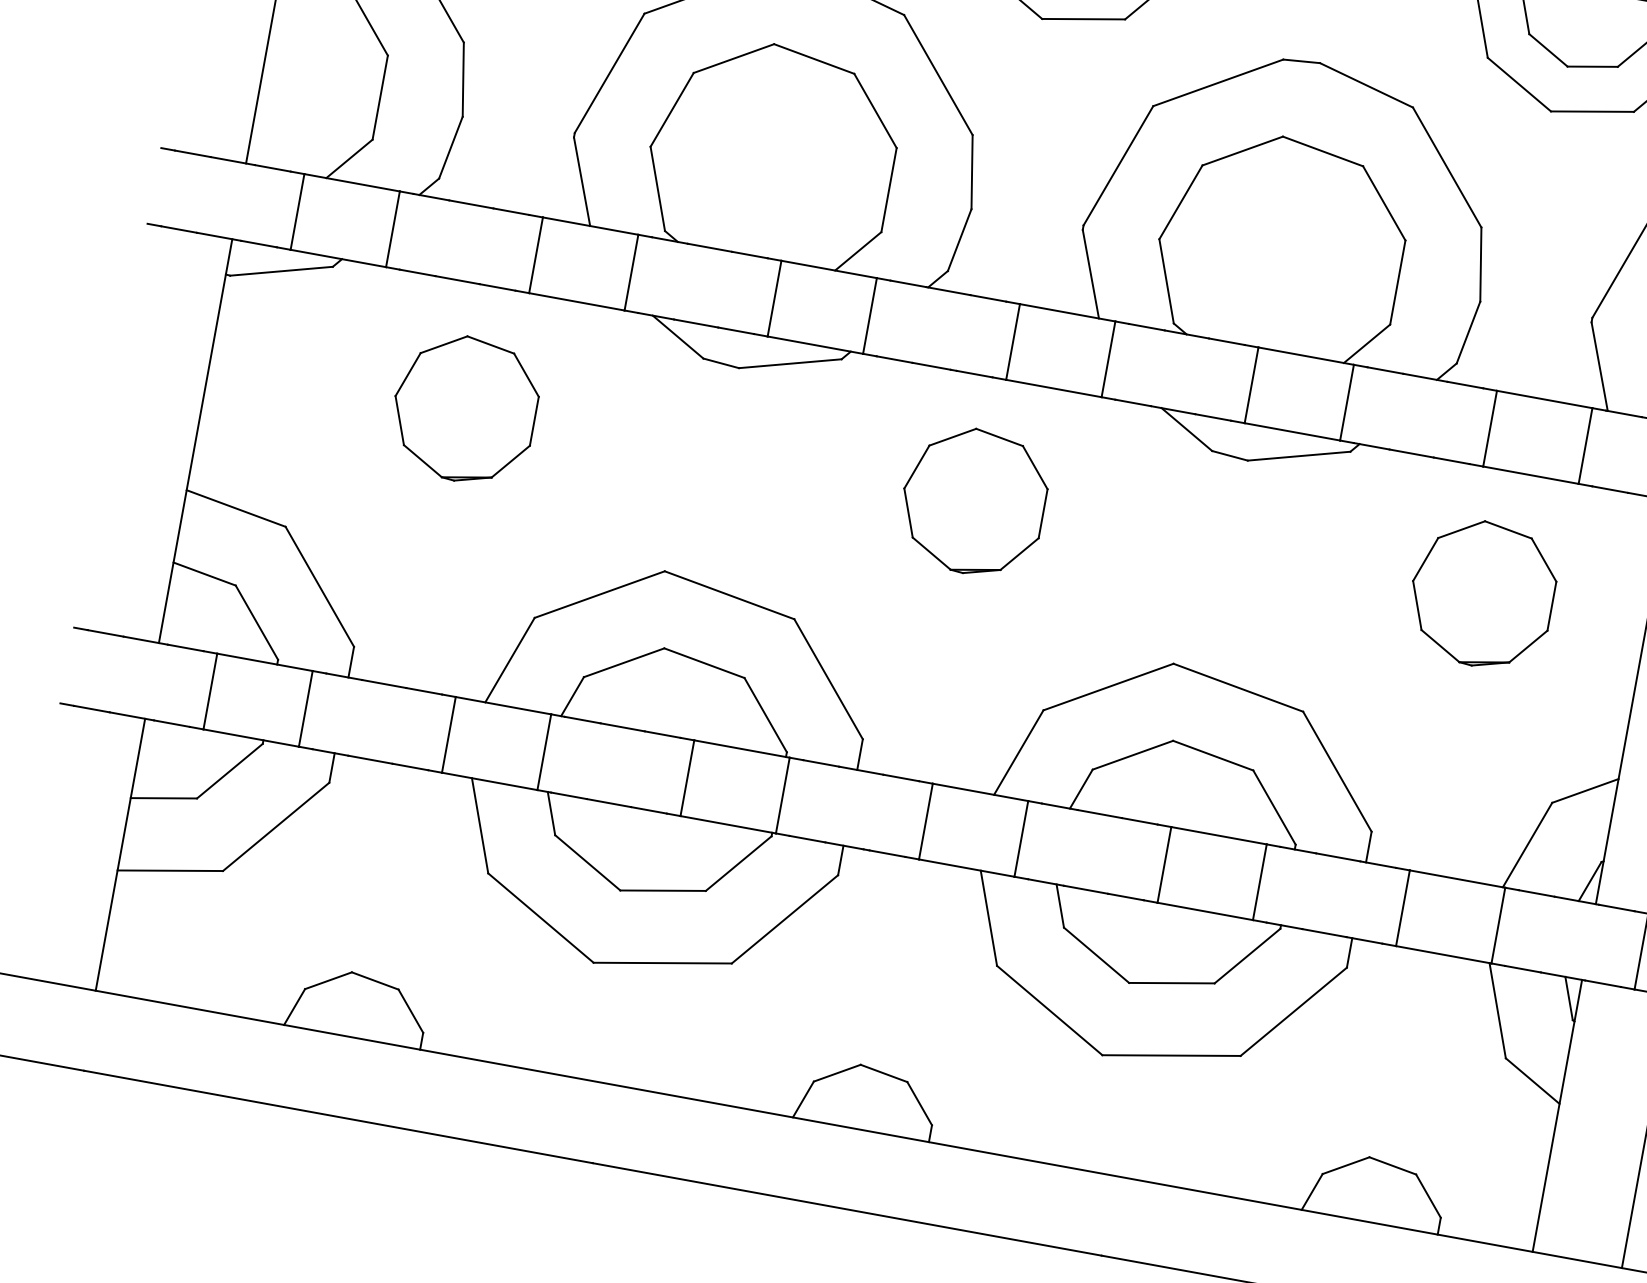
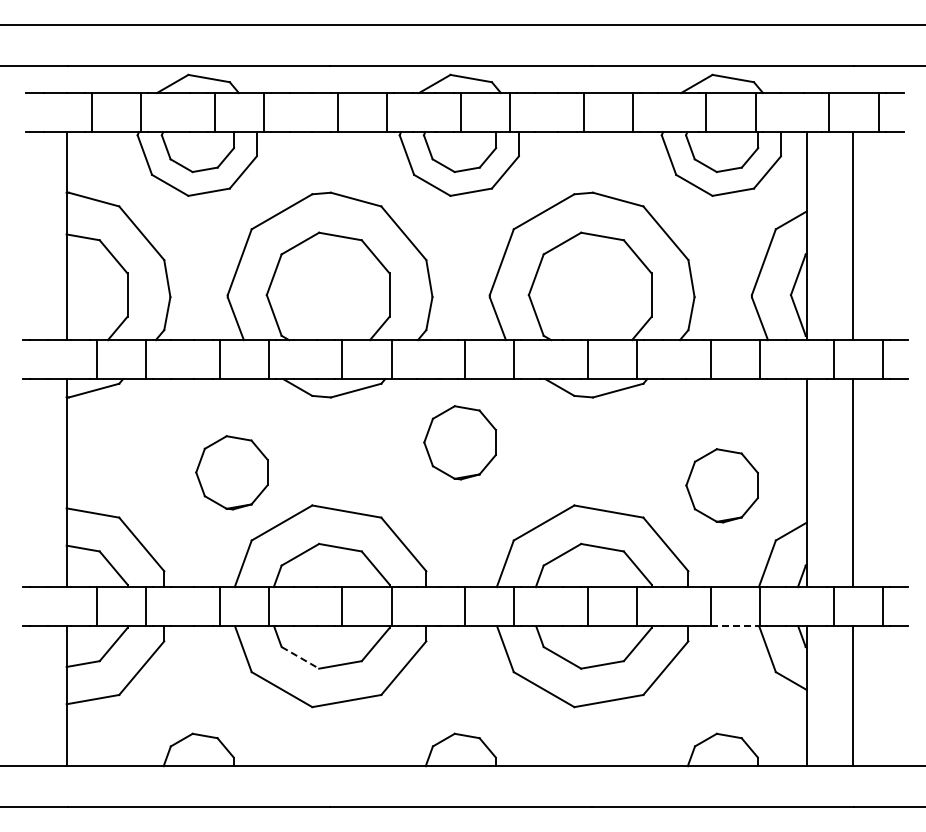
part: (464, 408) -> (231, 472), moved
part: (1481, 593) -> (721, 485), moved
line: (588, 862) -> (300, 657), solid -> dashed
line: (1443, 955) -> (735, 626), solid -> dashed

